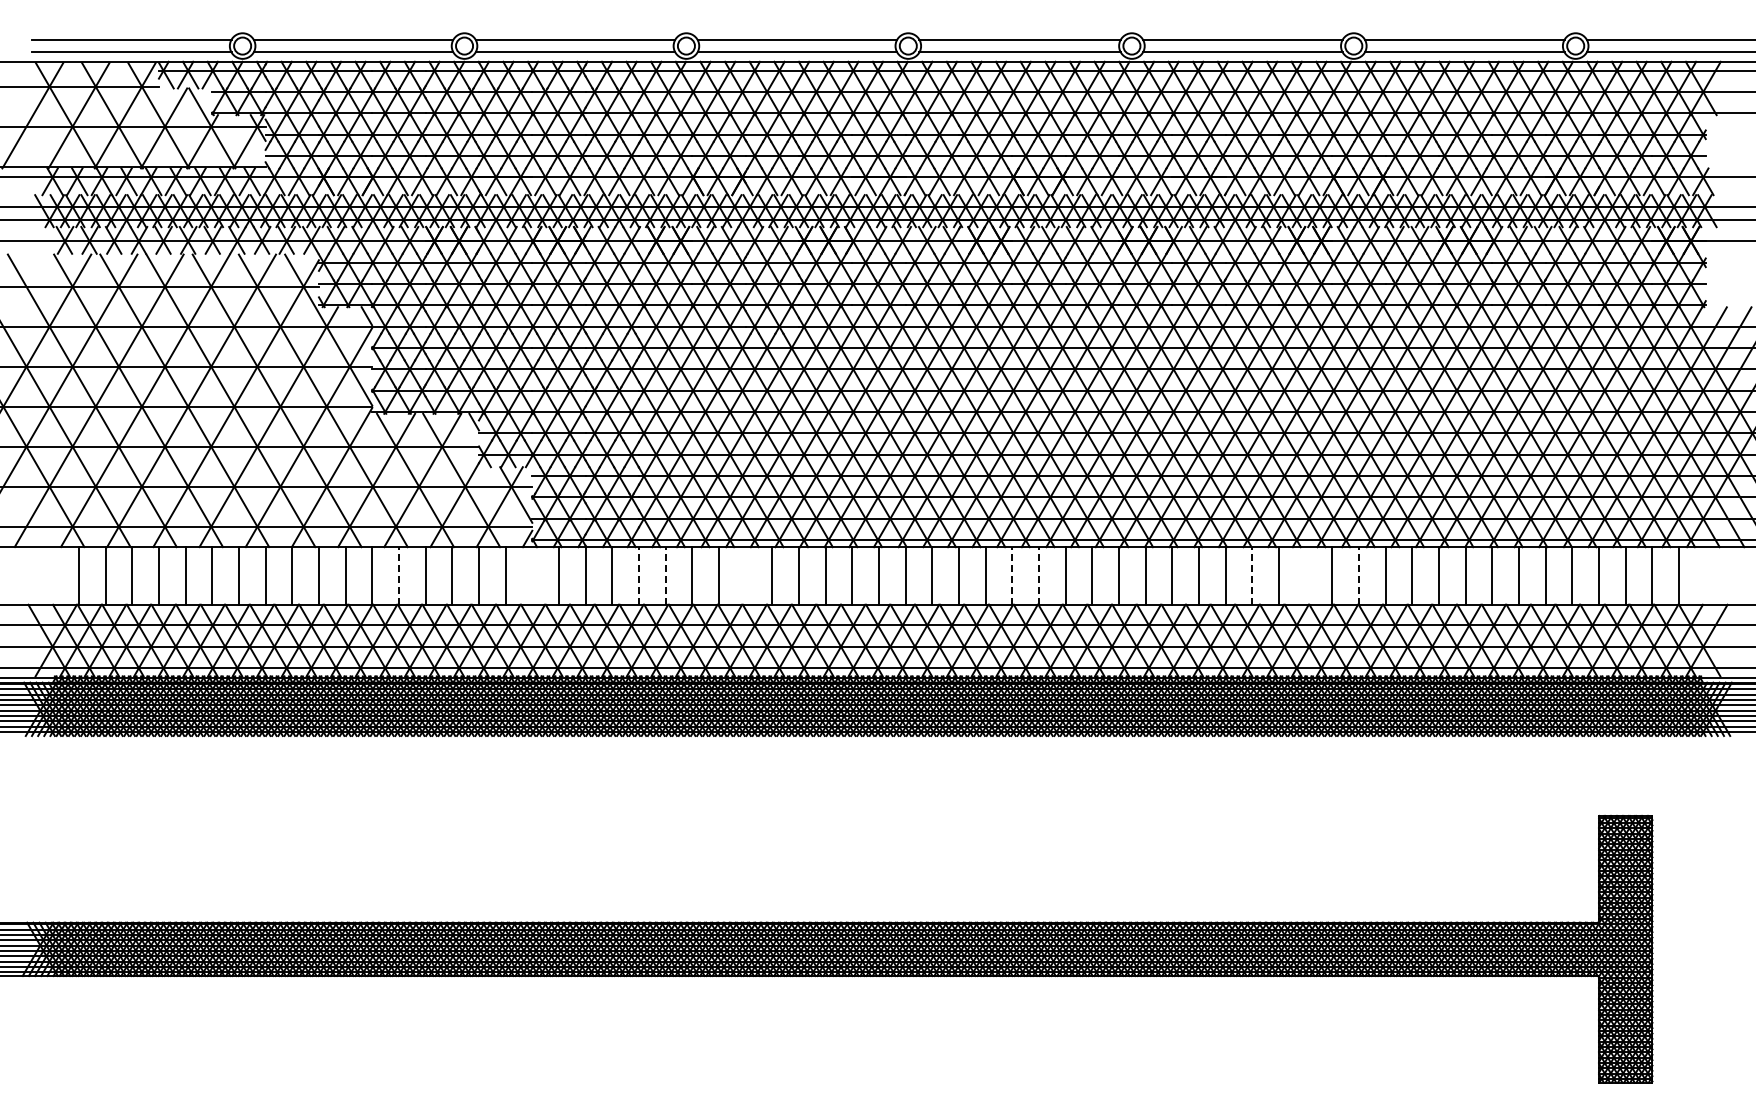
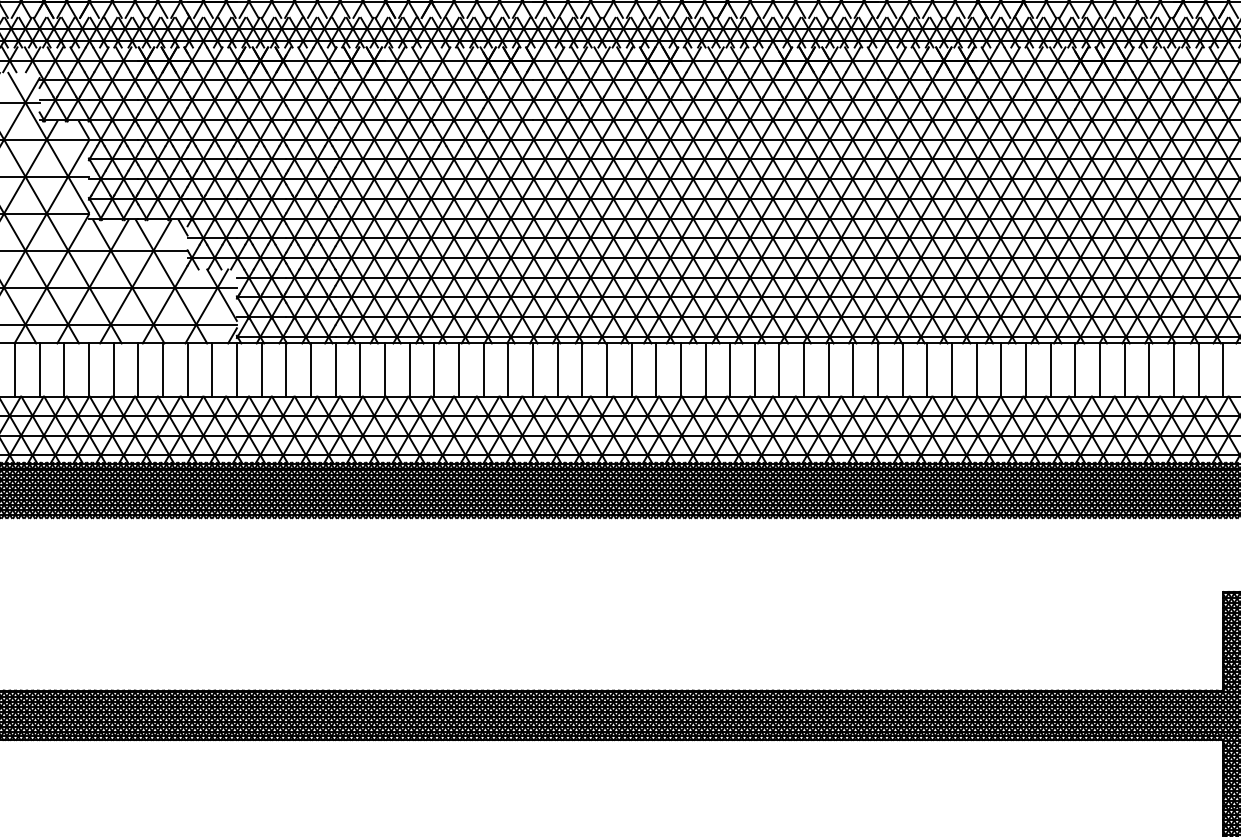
line: (398, 575) -> (113, 369), dashed -> solid
line: (532, 575) -> (237, 369), added
line: (639, 575) -> (336, 369), dashed -> solid
line: (665, 575) -> (360, 369), dashed -> solid
line: (745, 575) -> (434, 369), added
line: (1012, 575) -> (680, 369), dashed -> solid
line: (1039, 575) -> (705, 369), dashed -> solid
line: (1252, 575) -> (902, 369), dashed -> solid
line: (1305, 575) -> (951, 369), added
line: (1359, 575) -> (1001, 369), dashed -> solid

